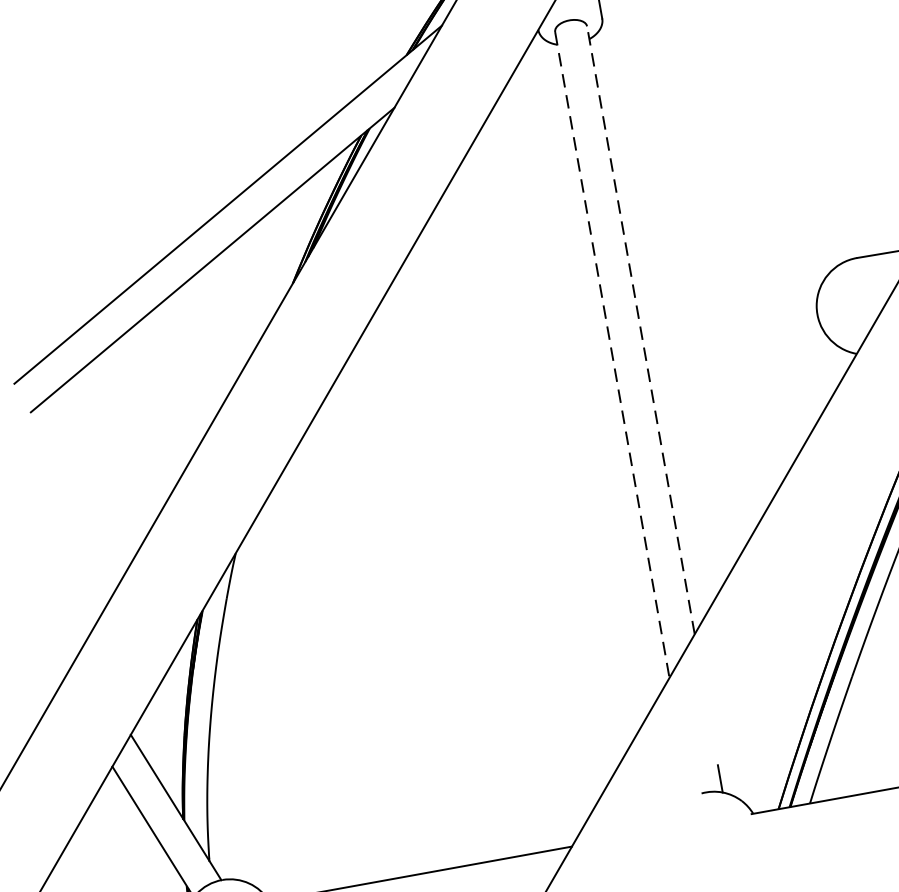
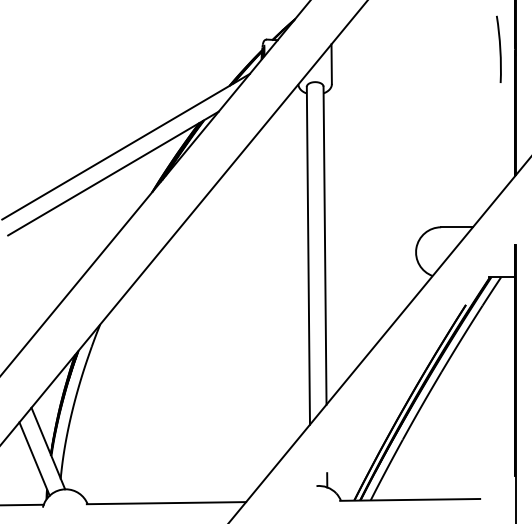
line: (641, 329) -> (325, 245), dashed -> solid
line: (612, 354) -> (308, 255), dashed -> solid

